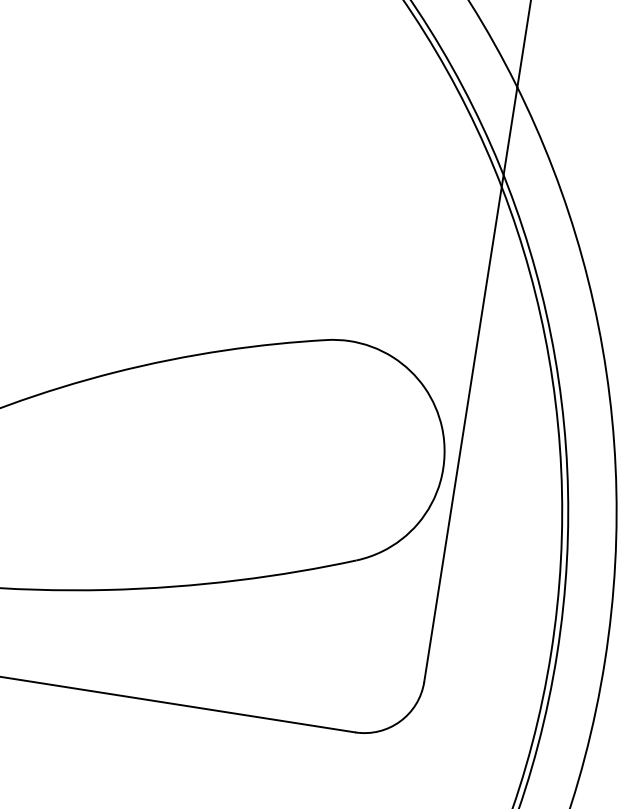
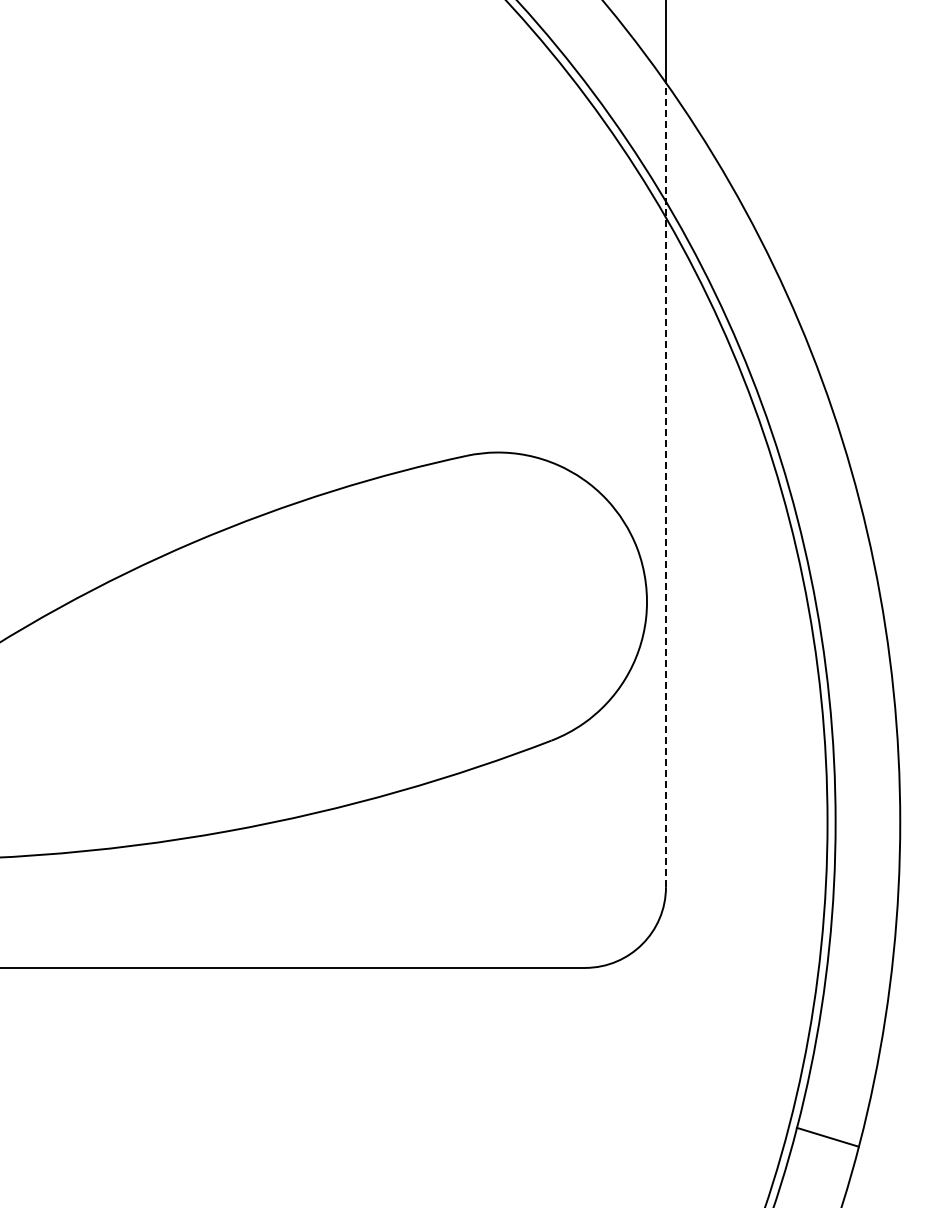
line: (470, 384) -> (665, 484), solid -> dashed

